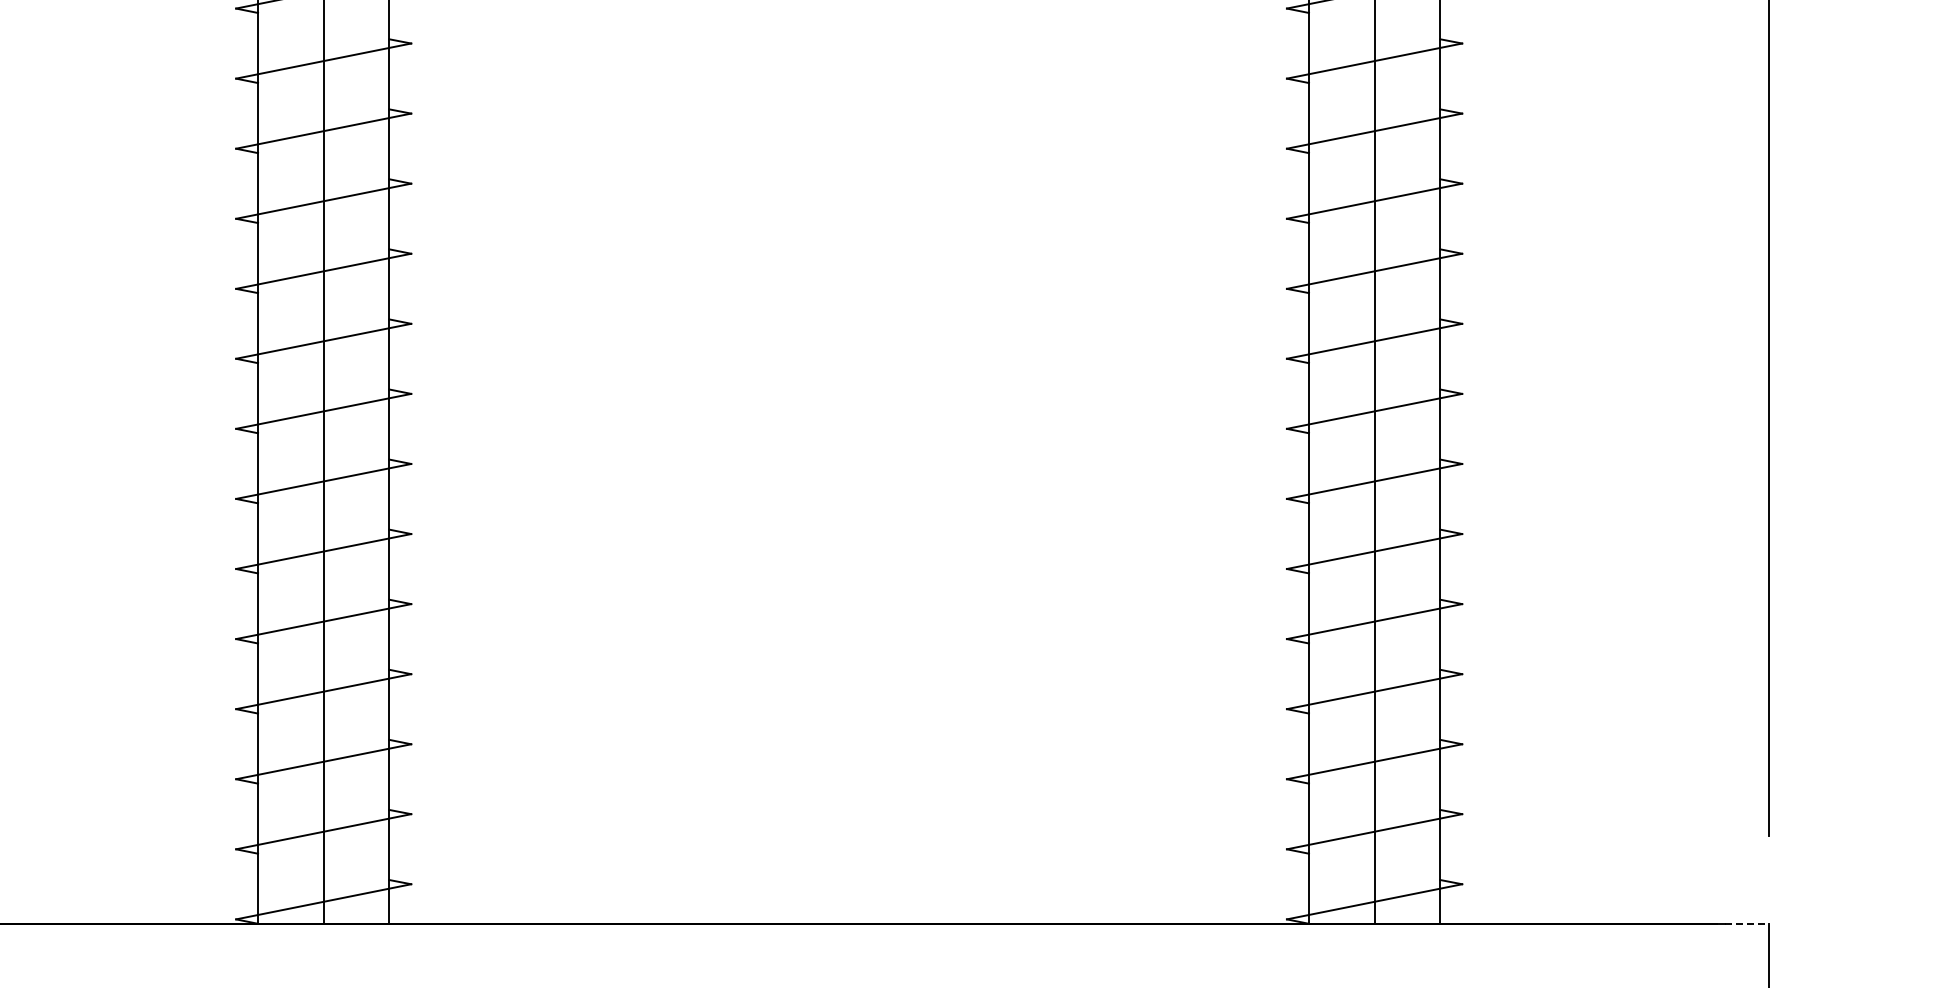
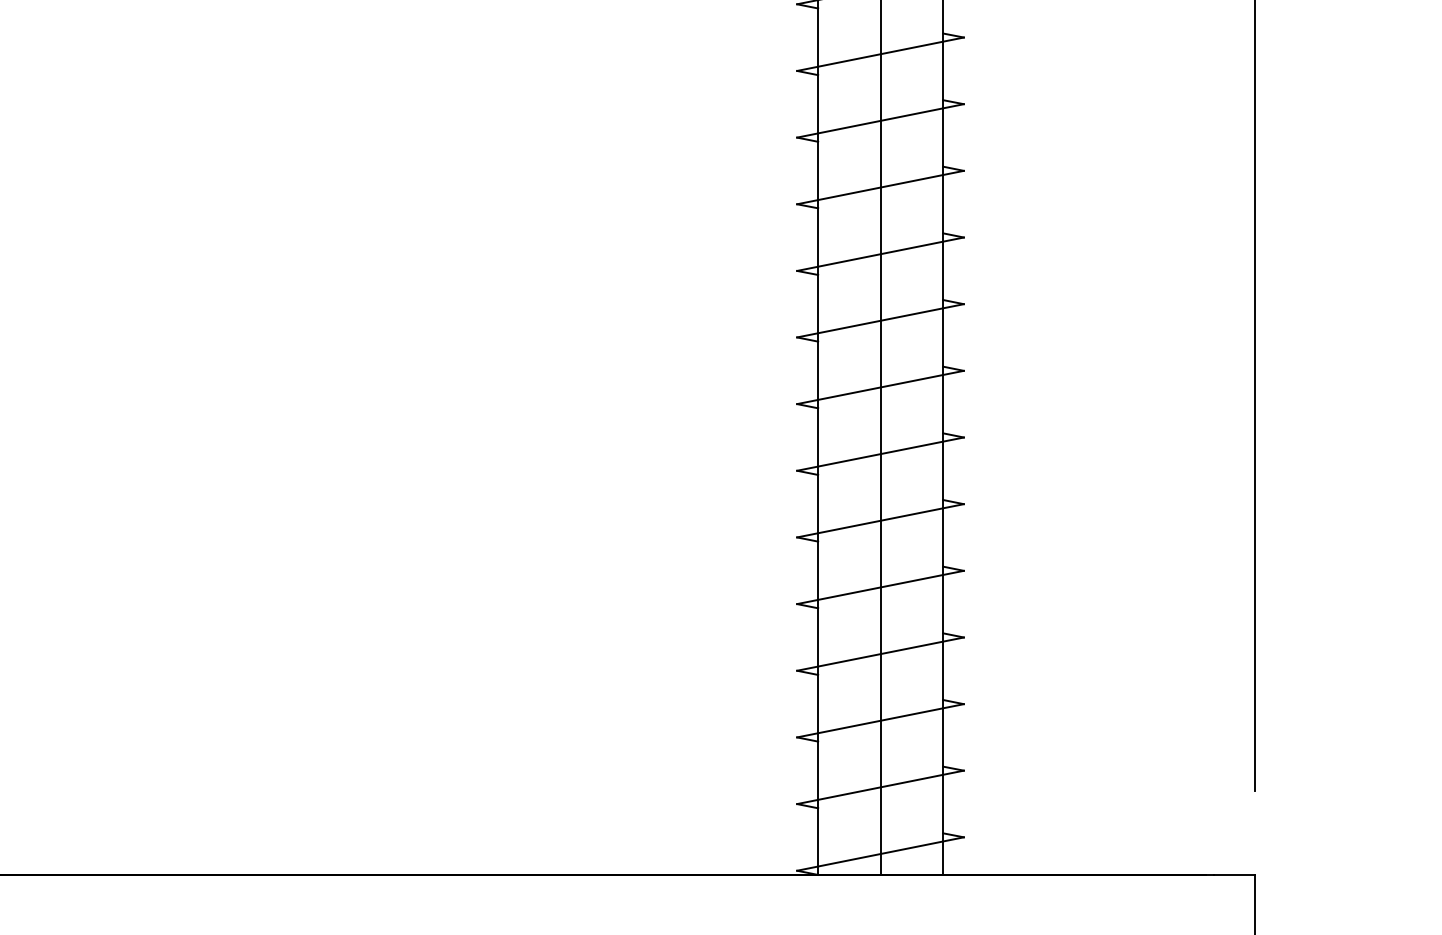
line: (1746, 923) -> (1234, 874), dashed -> solid

